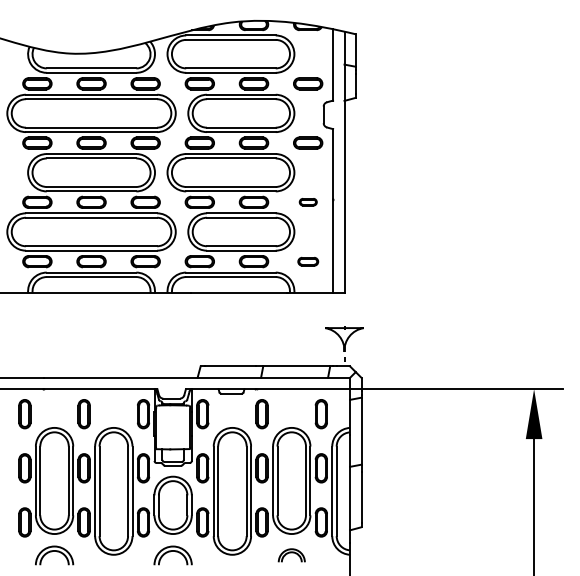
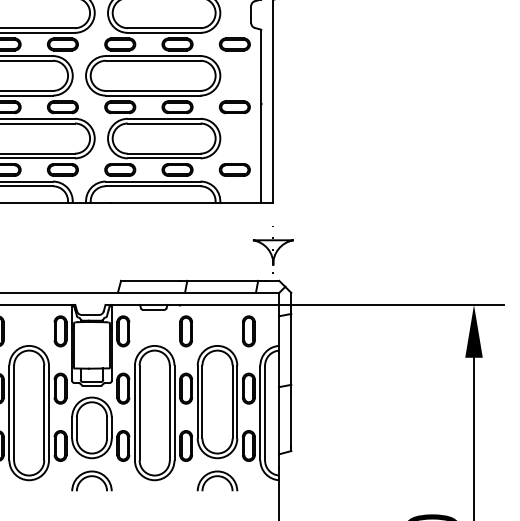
part: (308, 201) -> (235, 106), size x1.67
part: (308, 261) -> (235, 169), size x1.43
part: (291, 555) -> (217, 480), size x1.43

